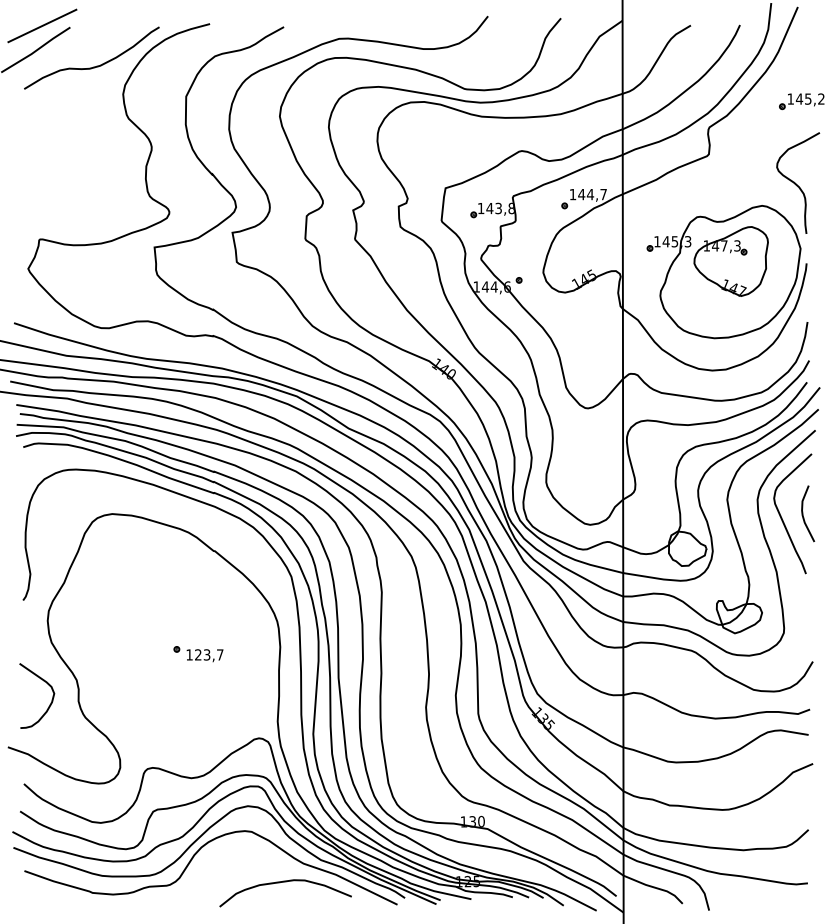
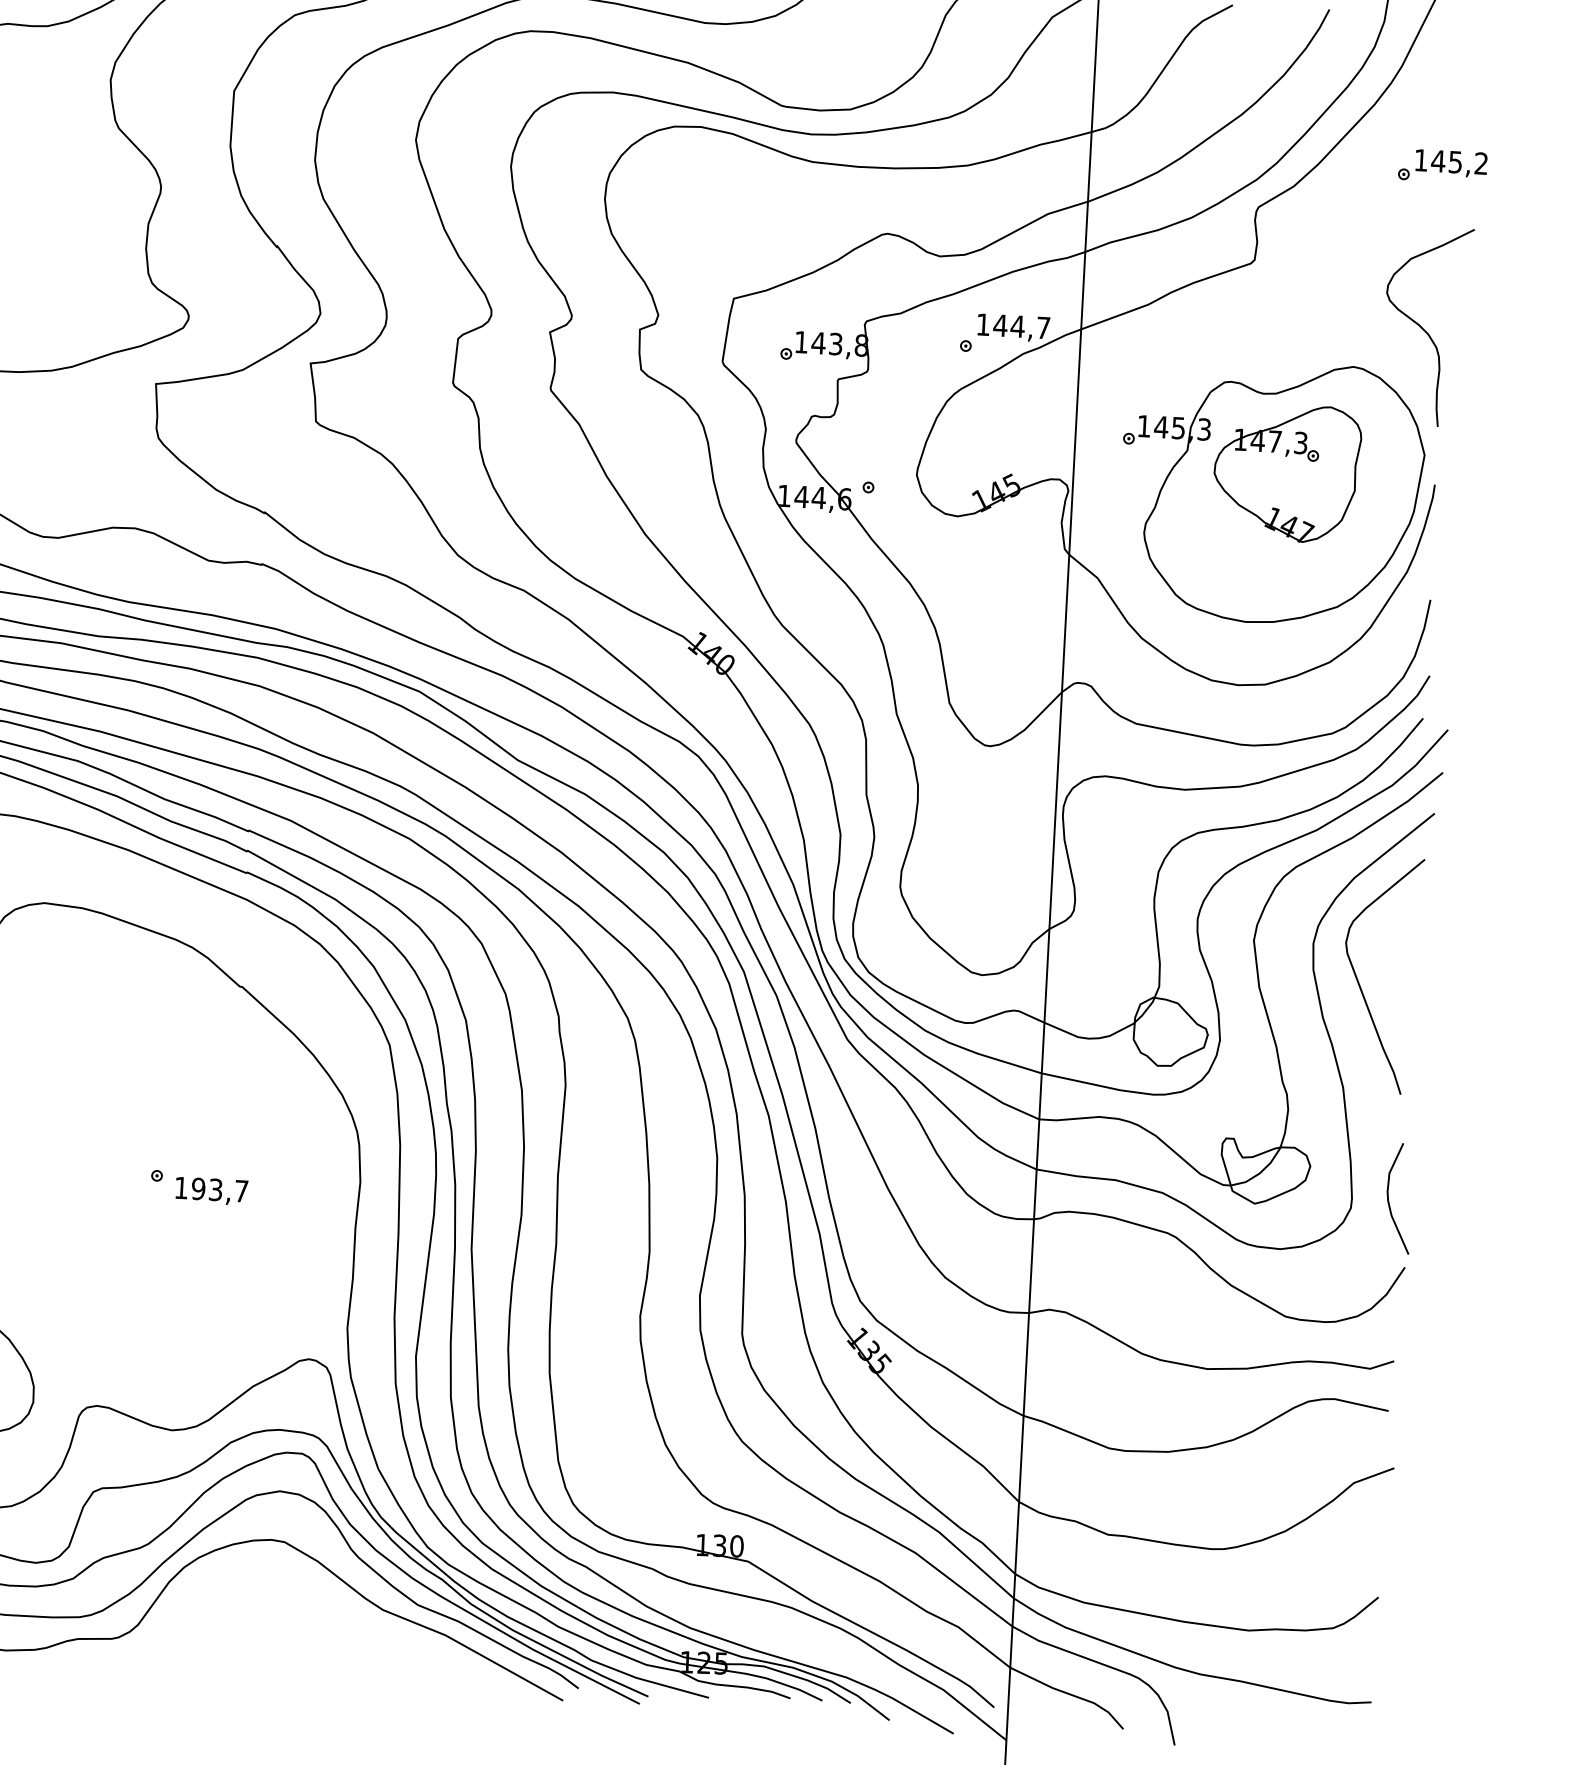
curve: (803, 513) -> (1390, 1197), moved
text: (198, 654) -> (198, 1188), 123,7 -> 193,7
curve: (285, 882) -> (345, 1645), removed

